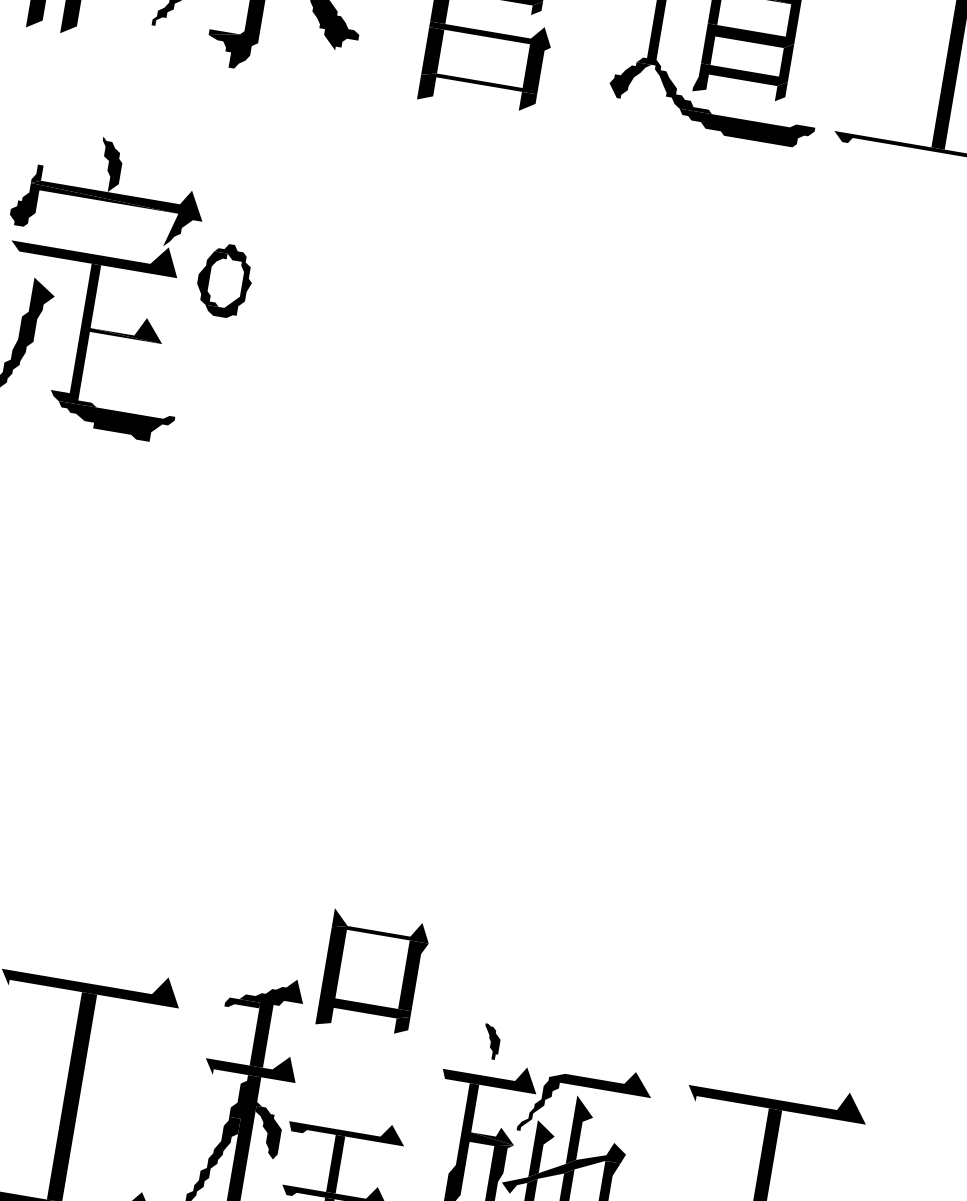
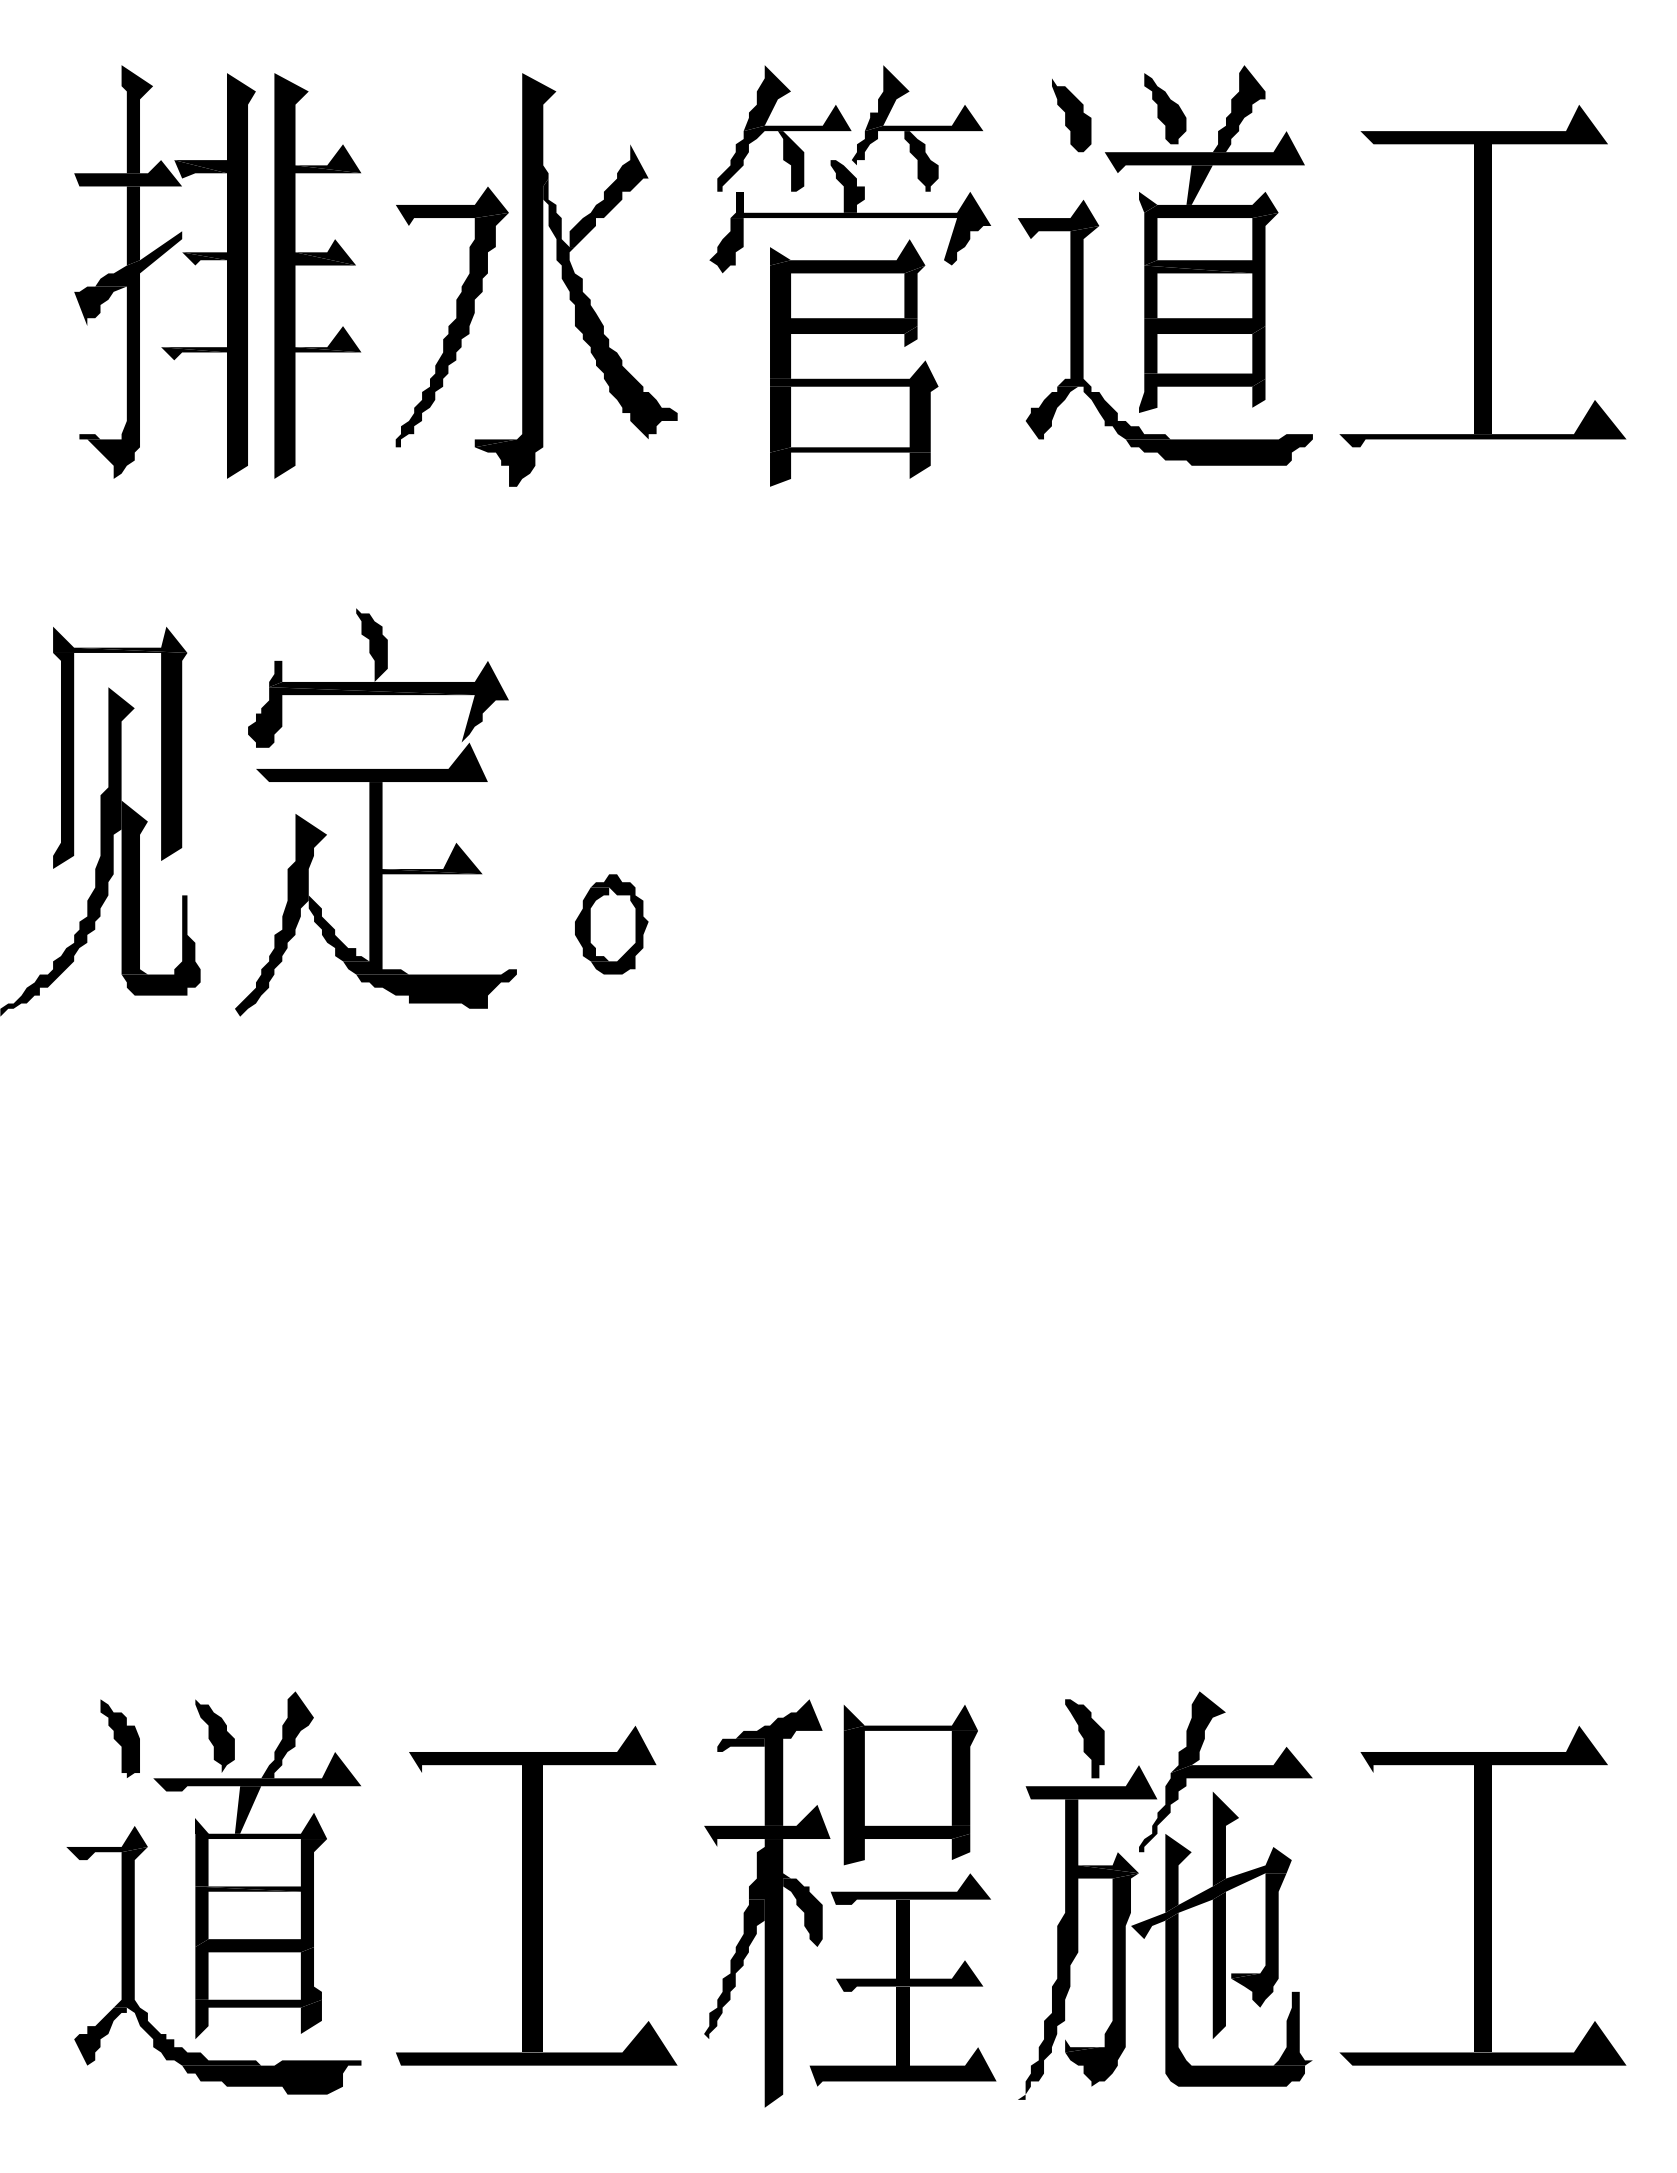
part: (224, 280) -> (611, 924), moved
fill: (51, 365) -> (338, 928), added
part: (373, 974) -> (910, 1785), moved
part: (491, 1041) -> (1084, 1738), size x1.67
fill: (573, 1051) -> (1197, 1732), added

